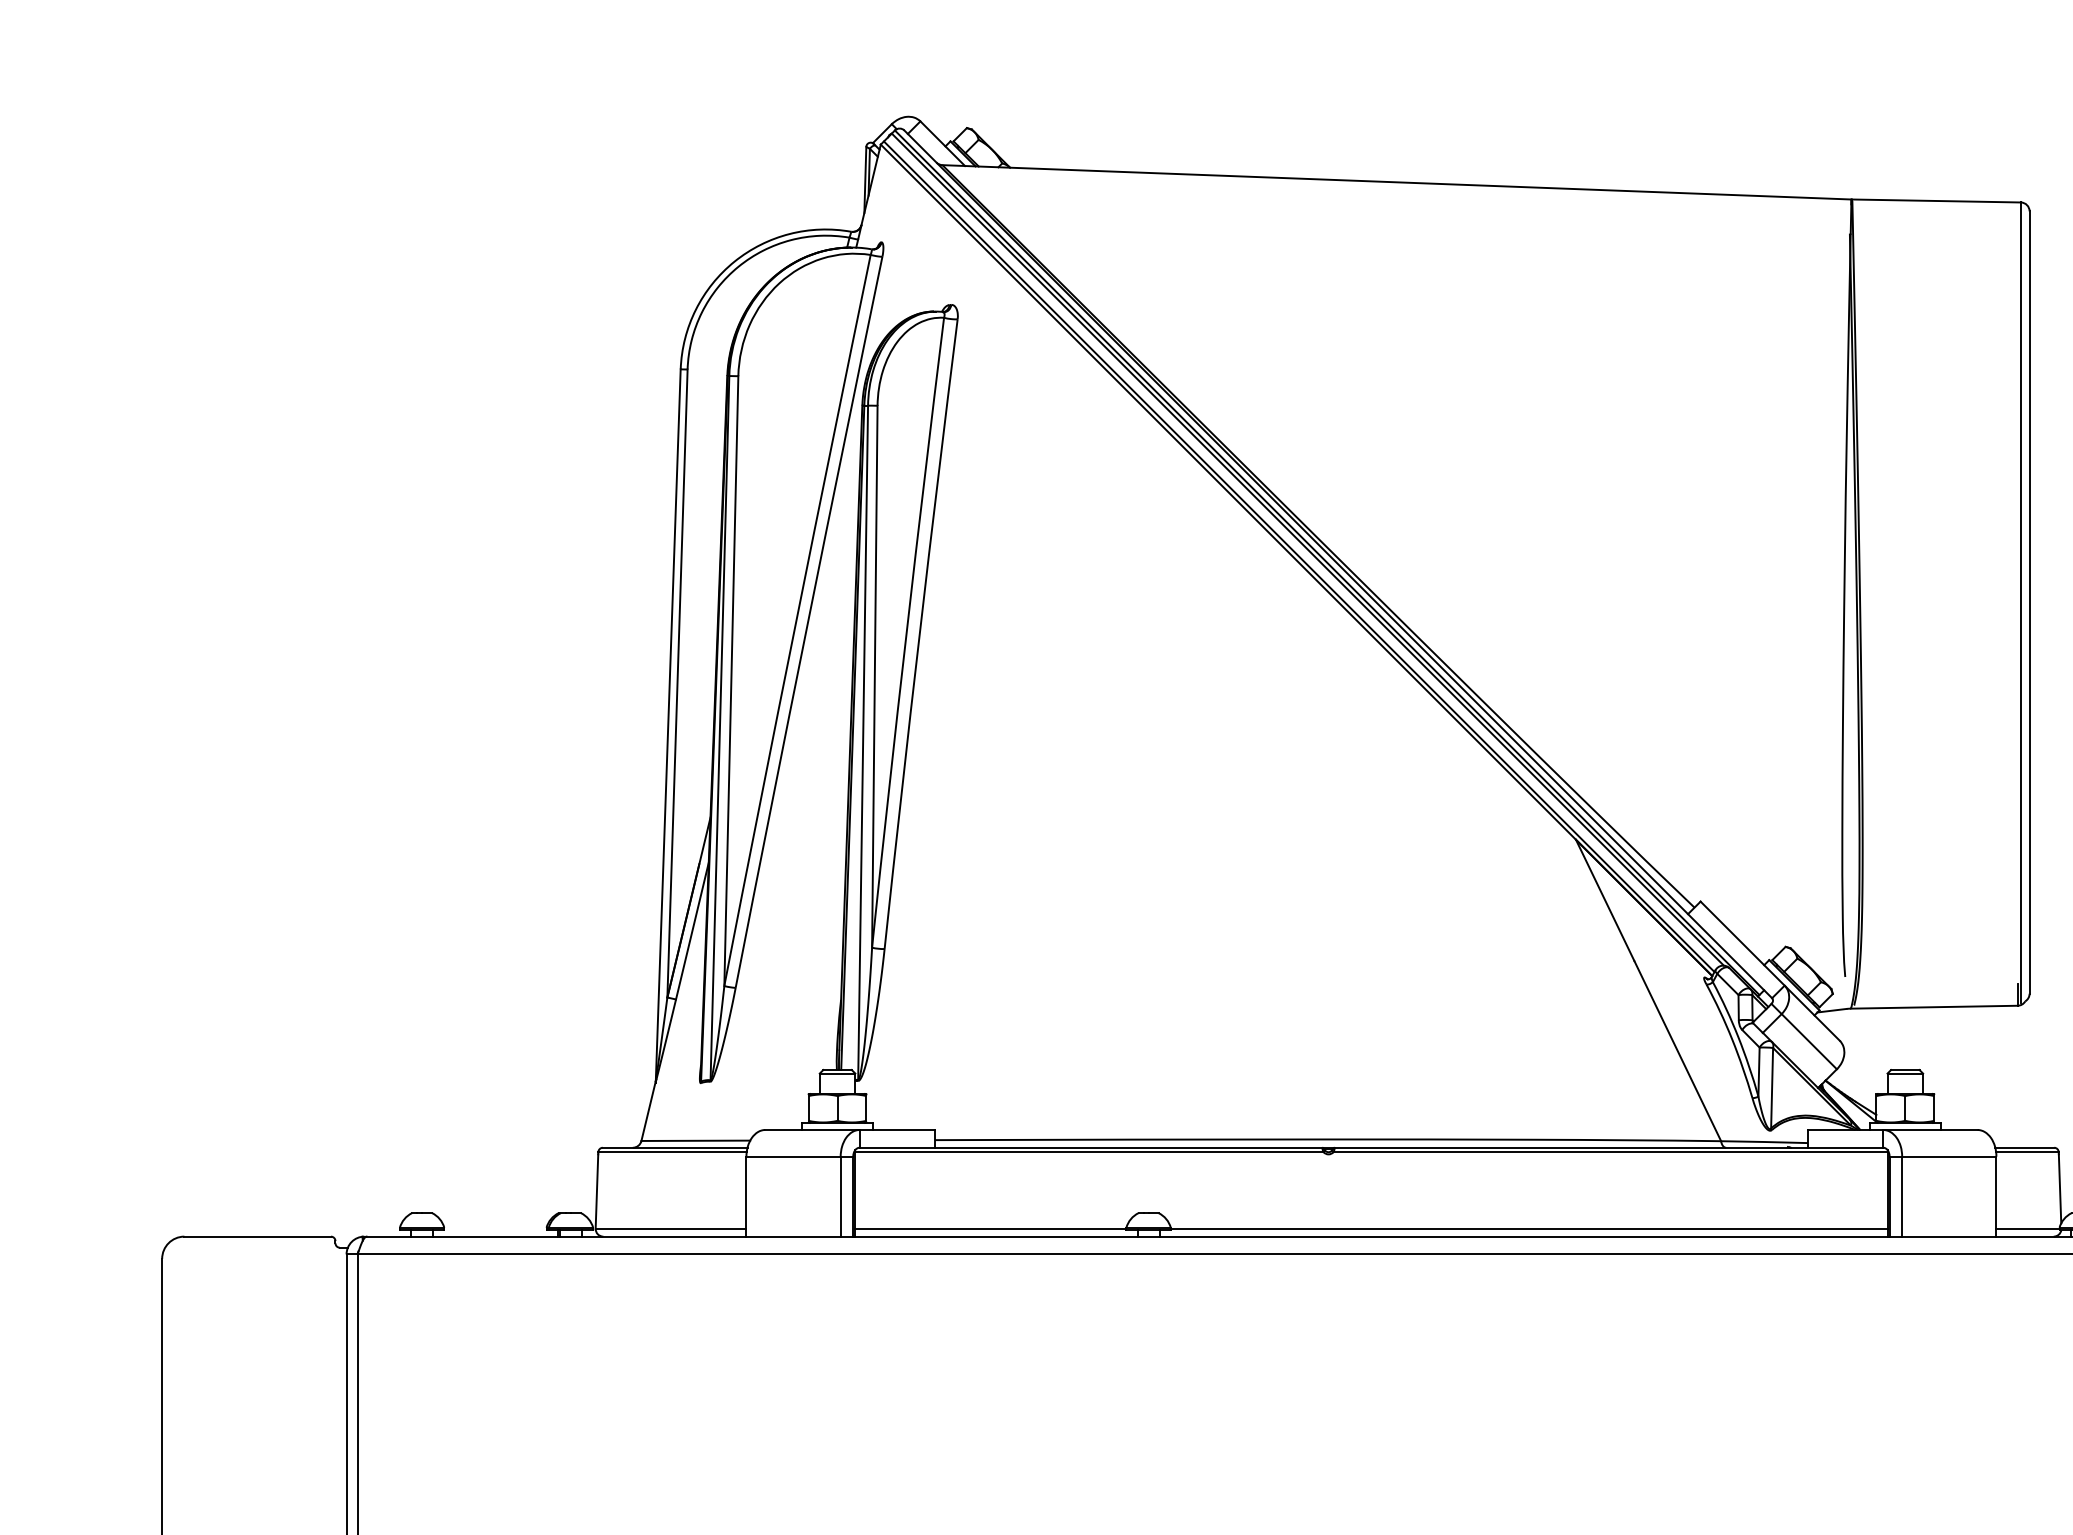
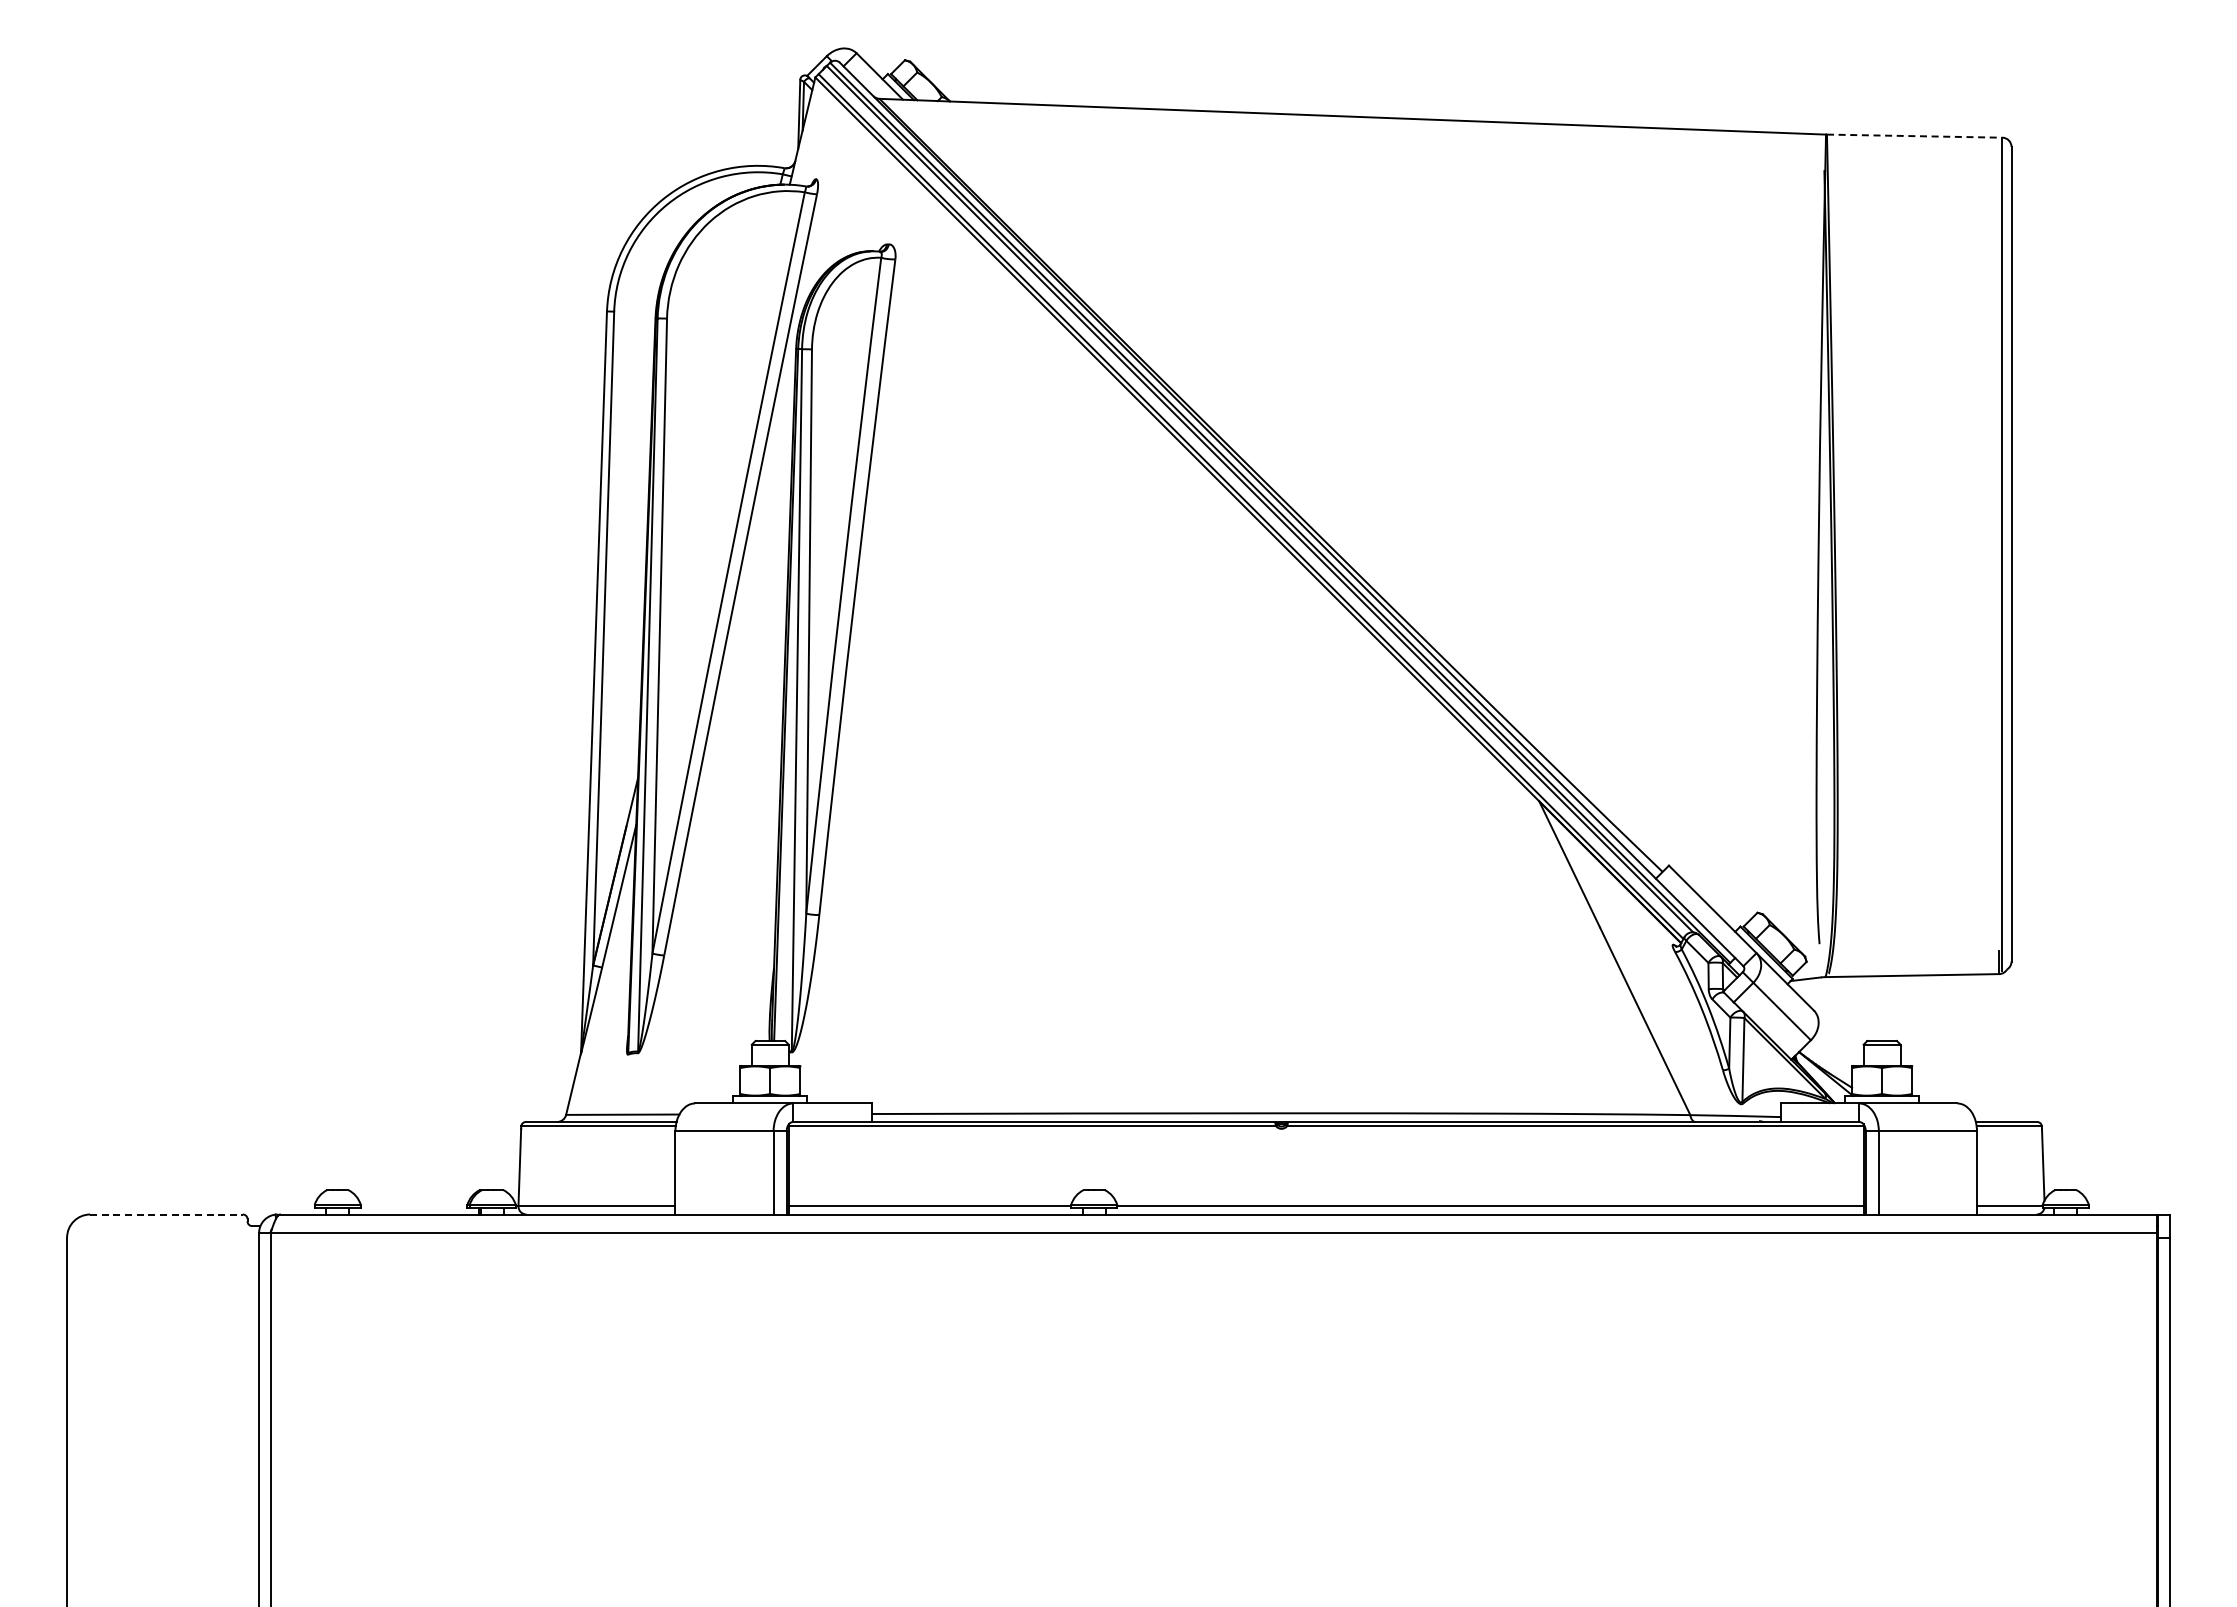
line: (1936, 201) -> (1914, 136), solid -> dashed
line: (258, 1236) -> (167, 1214), solid -> dashed

